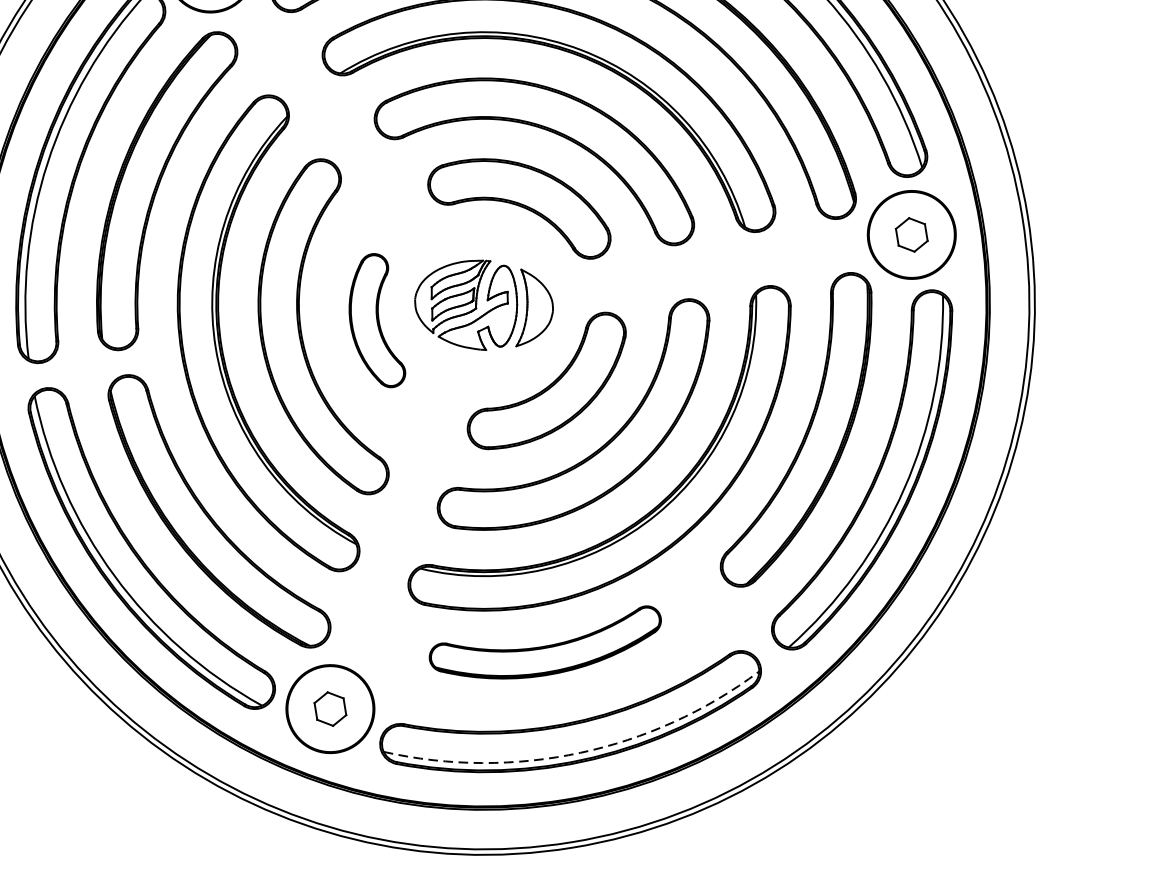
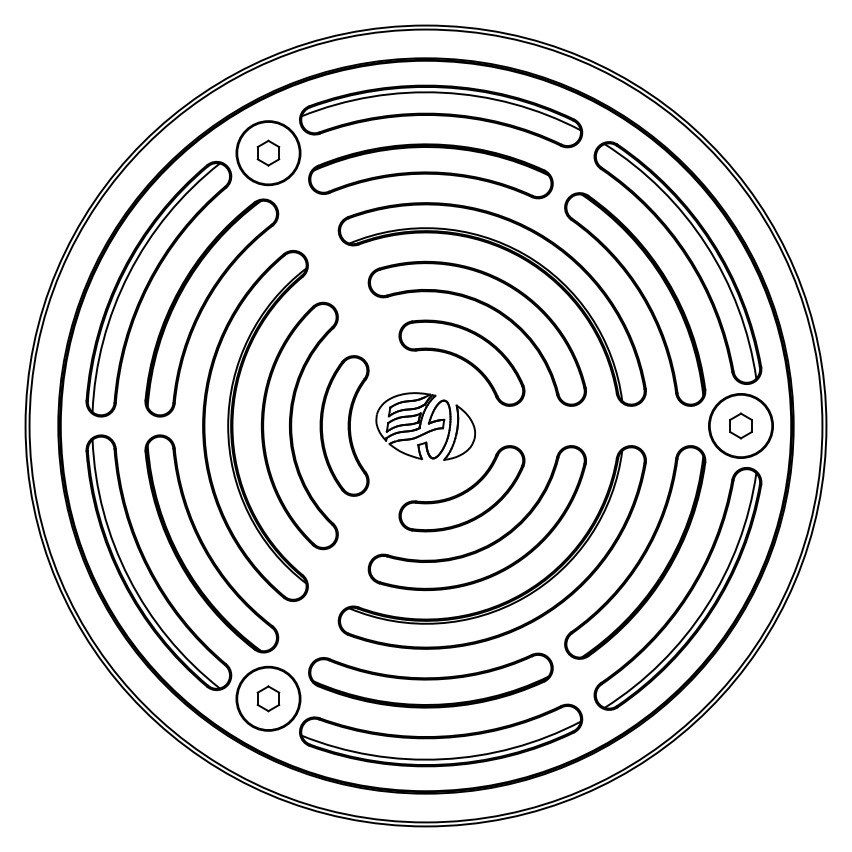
part: (373, 321) -> (344, 425), size x1.43
part: (546, 648) -> (430, 680), size x1.43
arc: (579, 753) -> (442, 759), dashed -> solid

